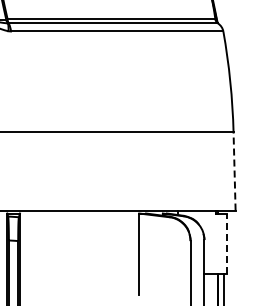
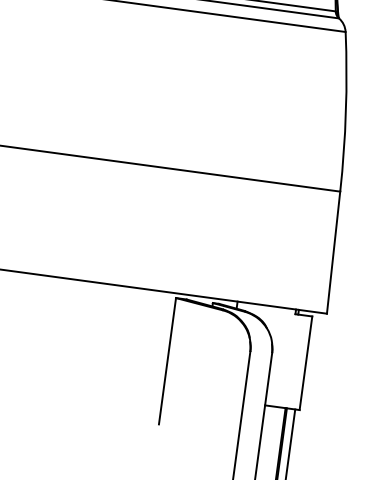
line: (234, 171) -> (333, 252), dashed -> solid
line: (226, 243) -> (305, 363), dashed -> solid

